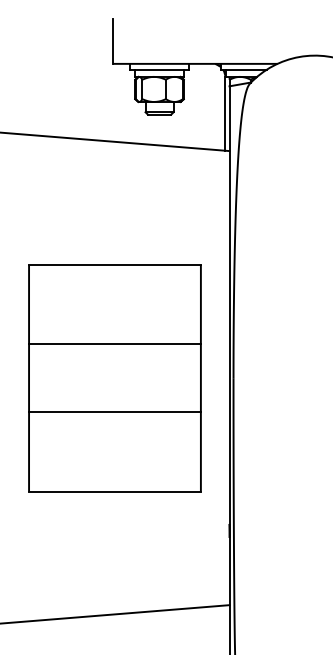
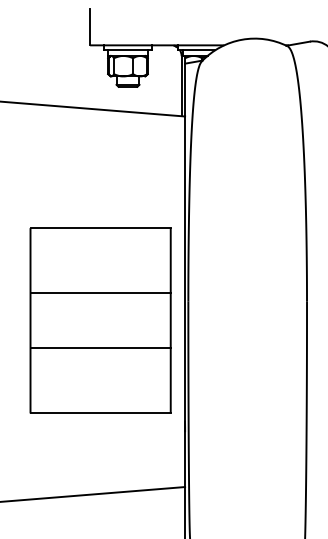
part: (114, 377) -> (100, 320), moved

